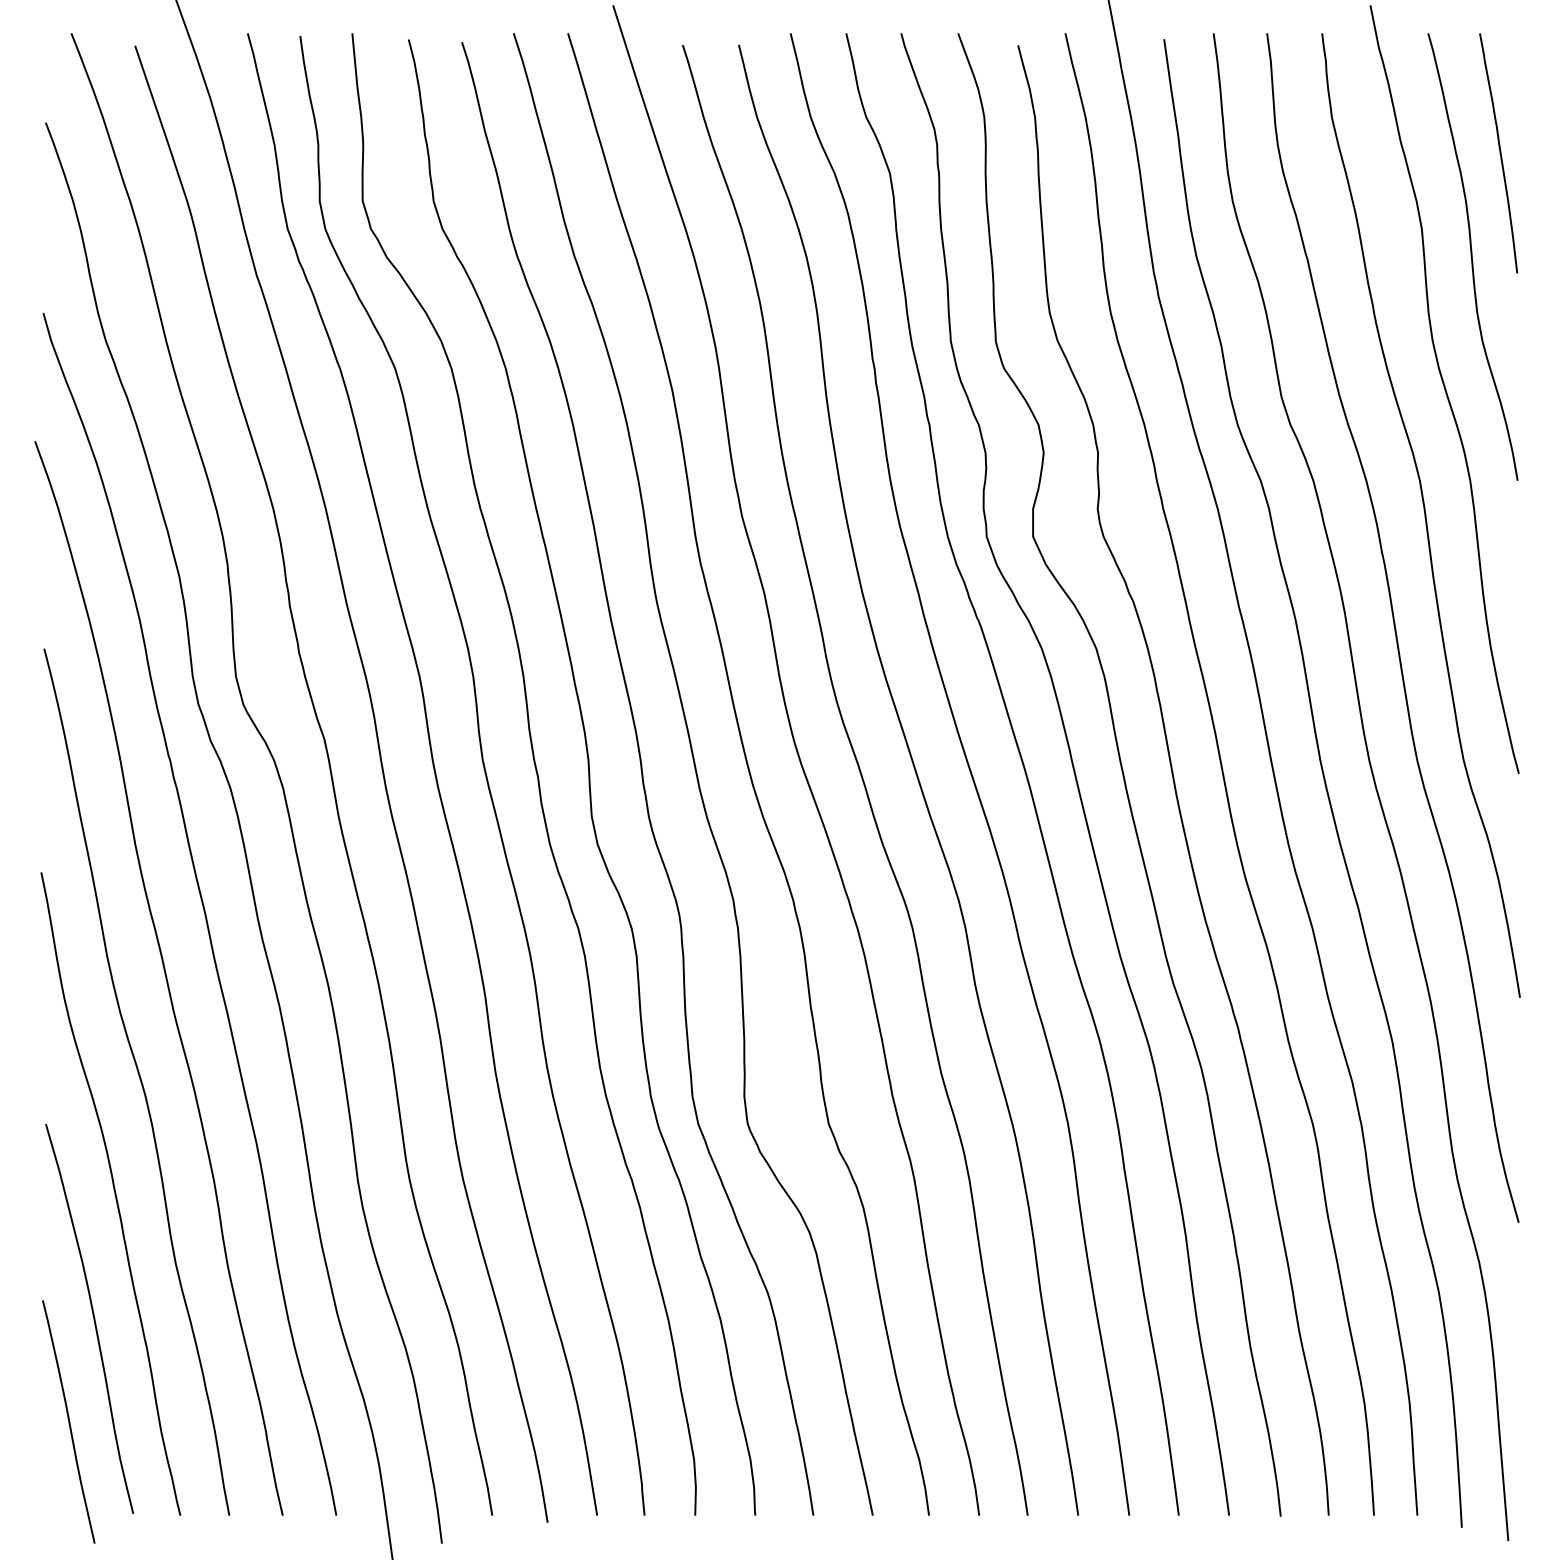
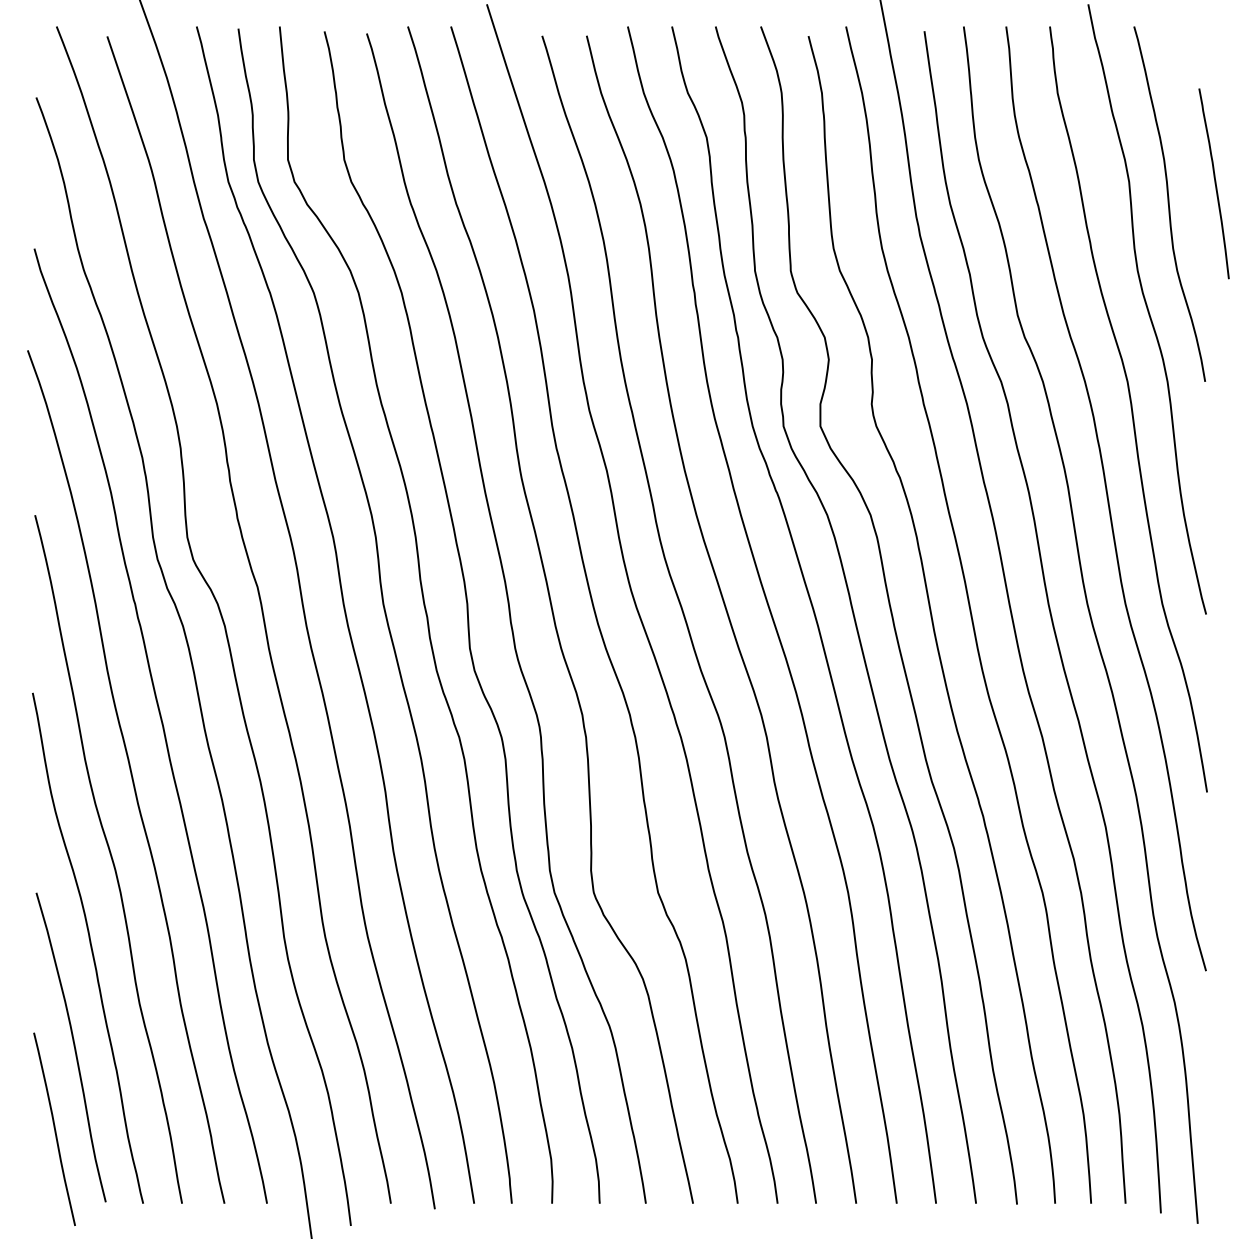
curve: (1499, 152) -> (1214, 183), moved

